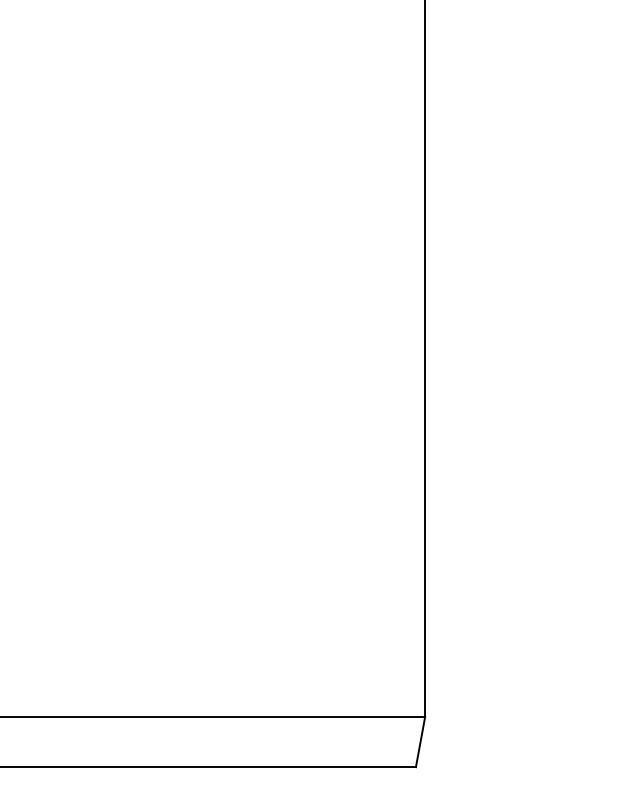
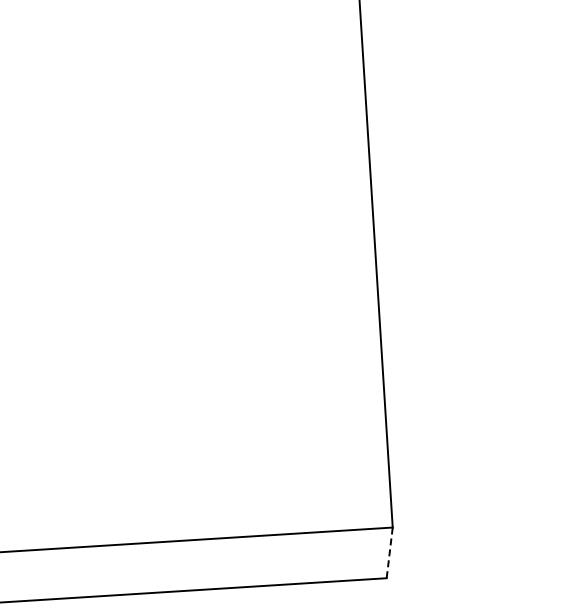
line: (420, 742) -> (389, 553), solid -> dashed

